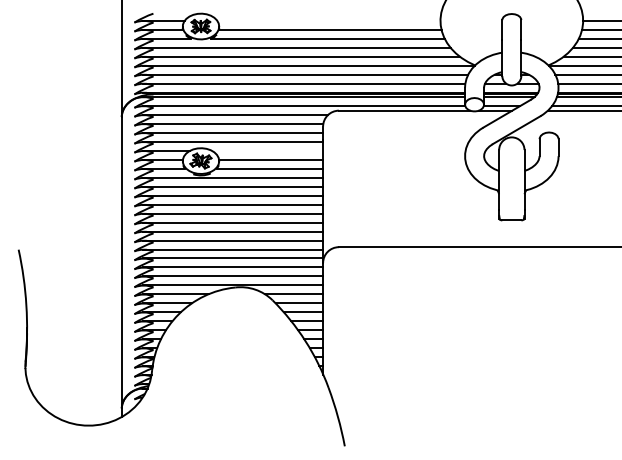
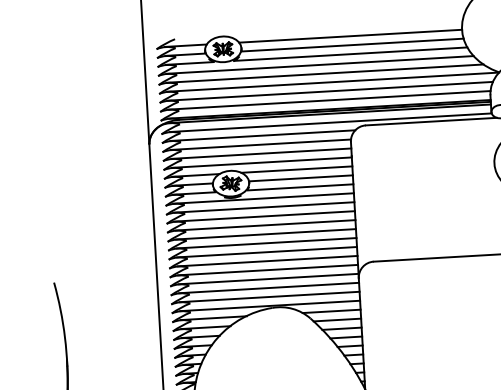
line: (328, 20) -> (350, 35), added
line: (267, 150) -> (296, 169), added

